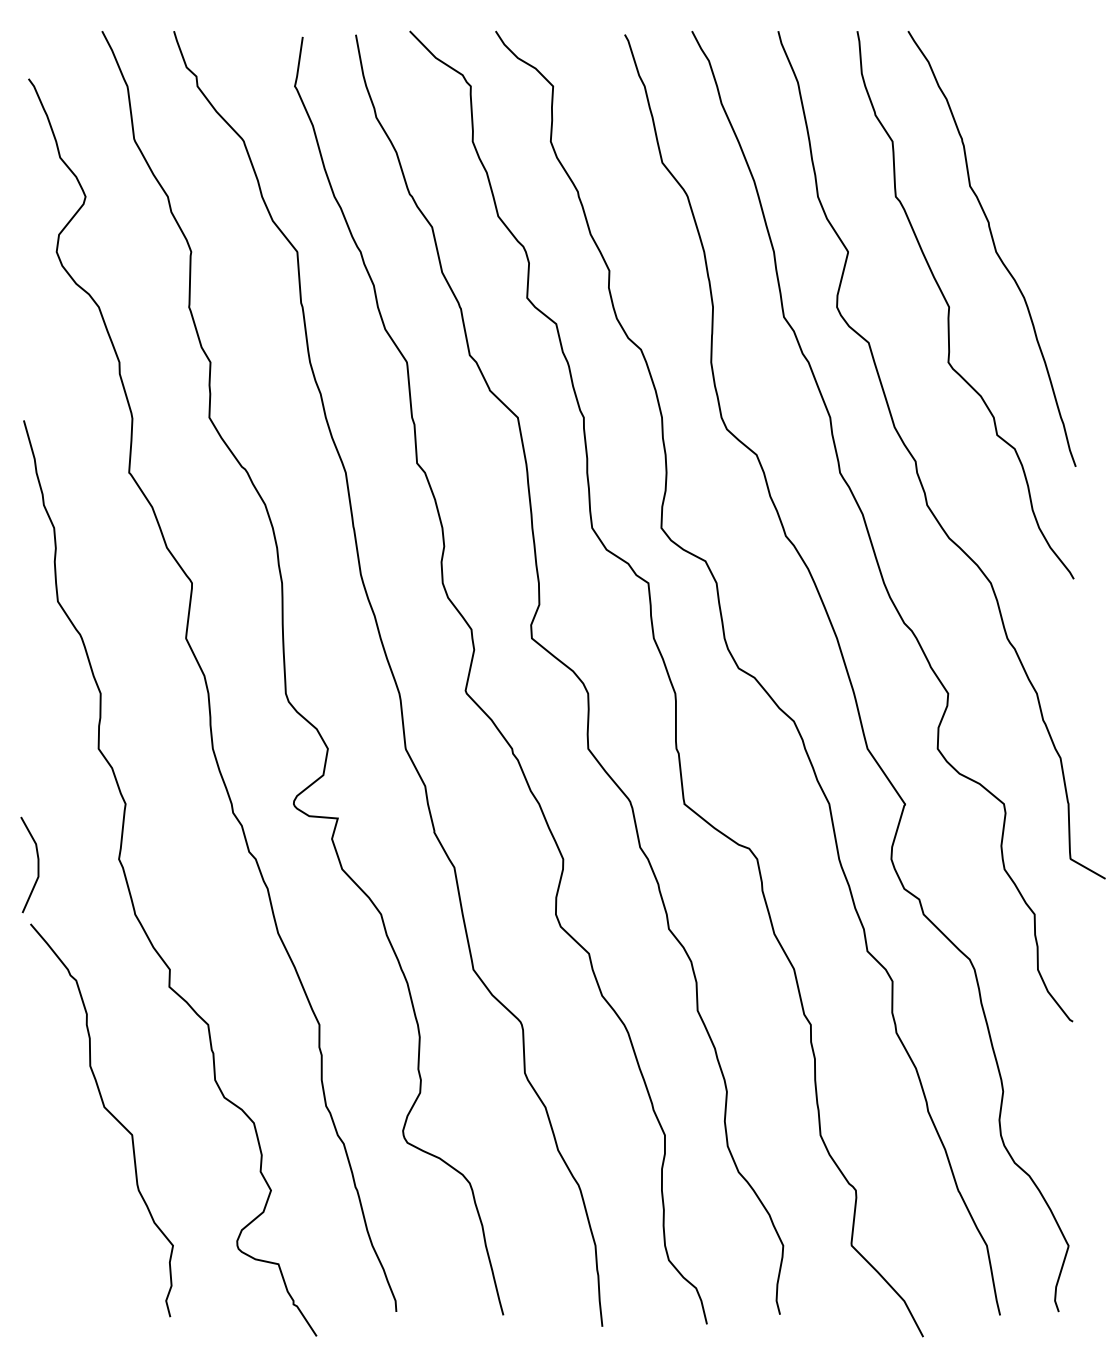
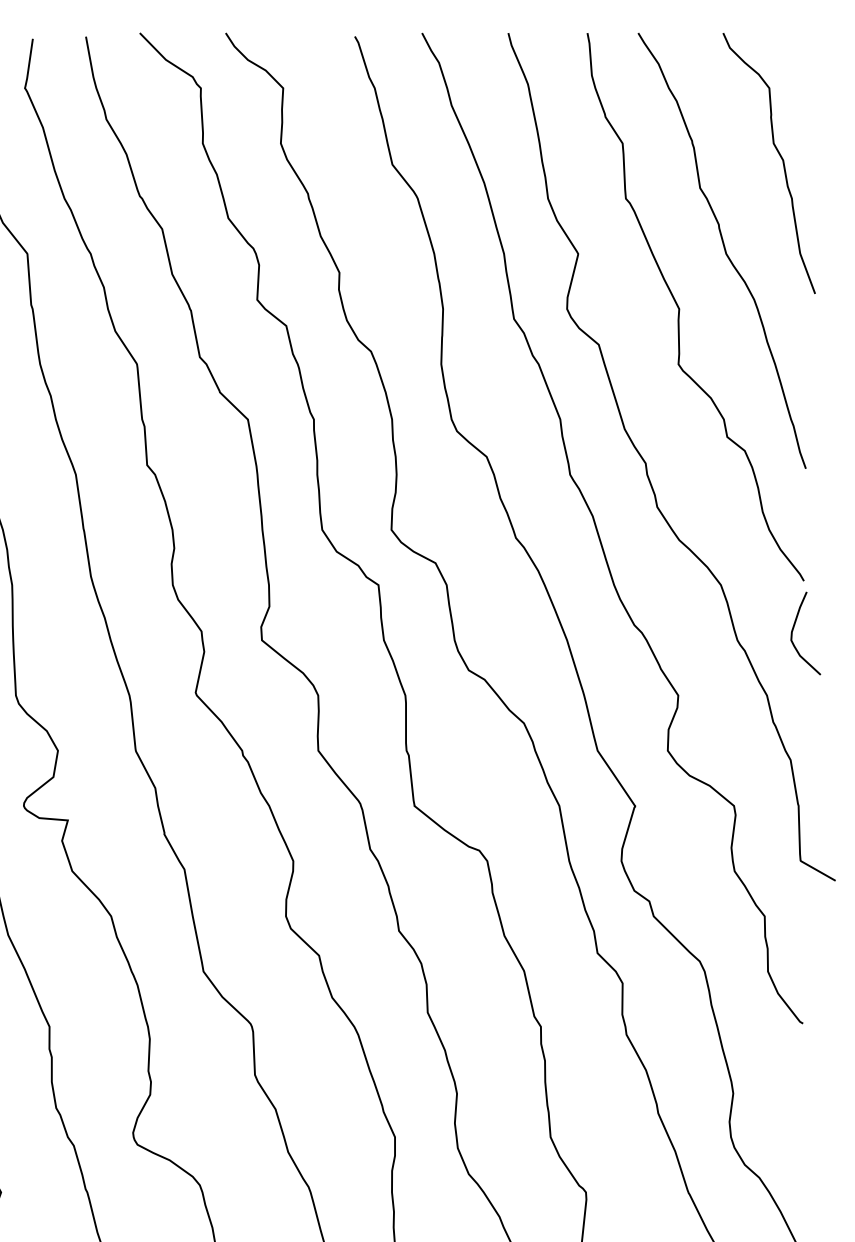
curve: (1049, 154) -> (779, 156), added
curve: (1063, 628) -> (793, 630), added

